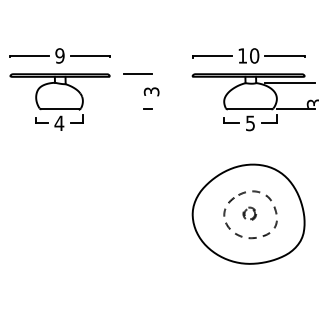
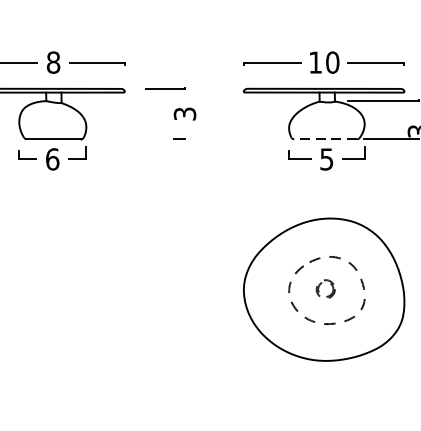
text: (59, 55) -> (52, 61), 9 -> 8
line: (249, 109) -> (325, 139), solid -> dashed
text: (59, 123) -> (52, 159), 4 -> 6

